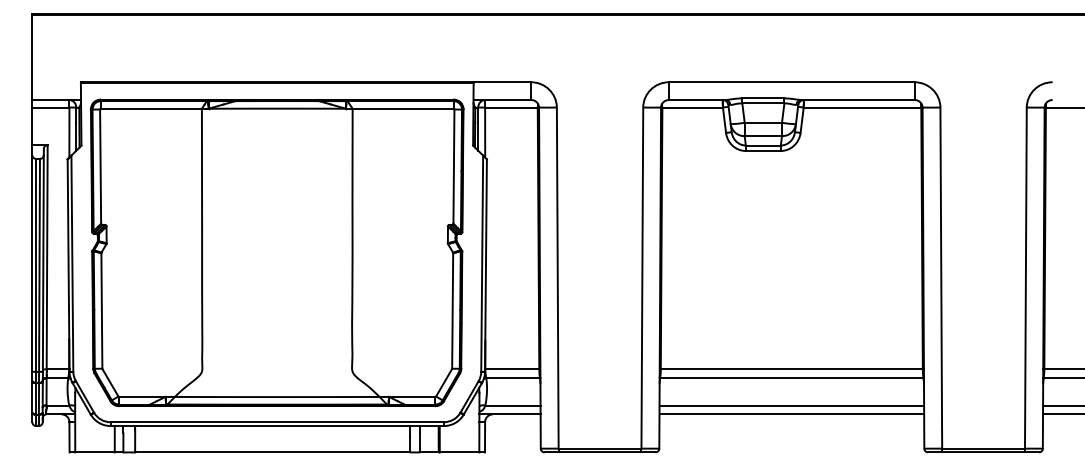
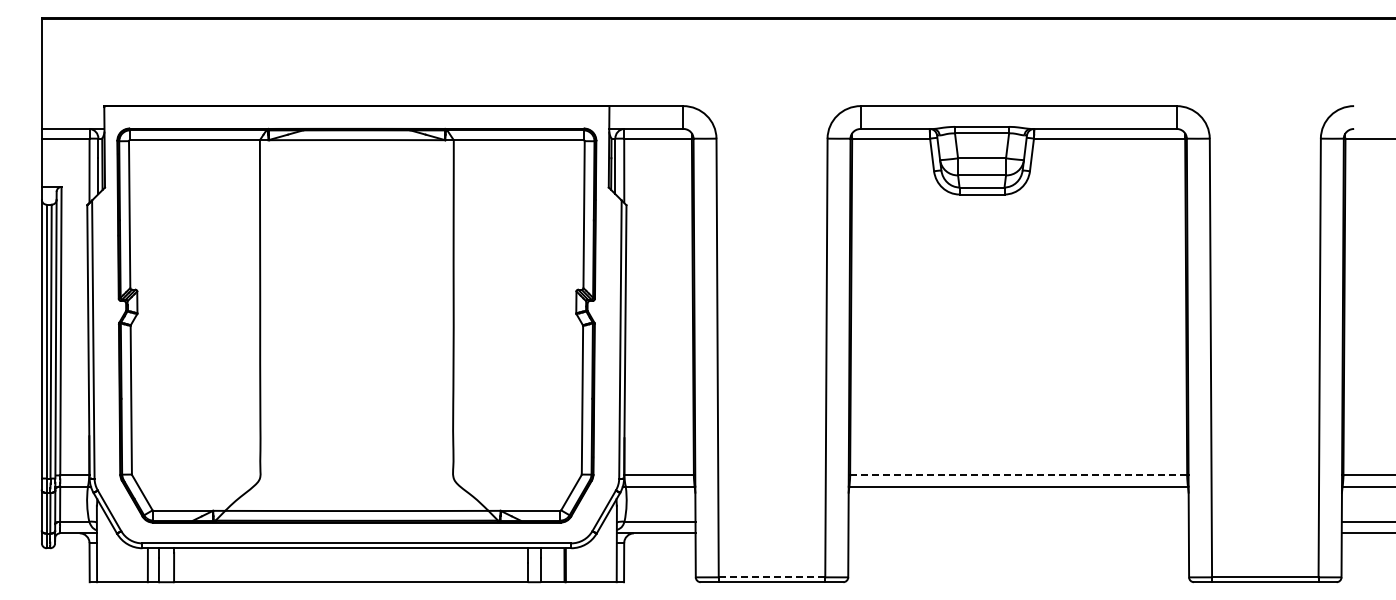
line: (791, 369) -> (1018, 475), solid -> dashed
line: (791, 405) -> (1018, 521), removed
line: (791, 414) -> (1018, 533), removed
line: (600, 448) -> (772, 577), solid -> dashed

